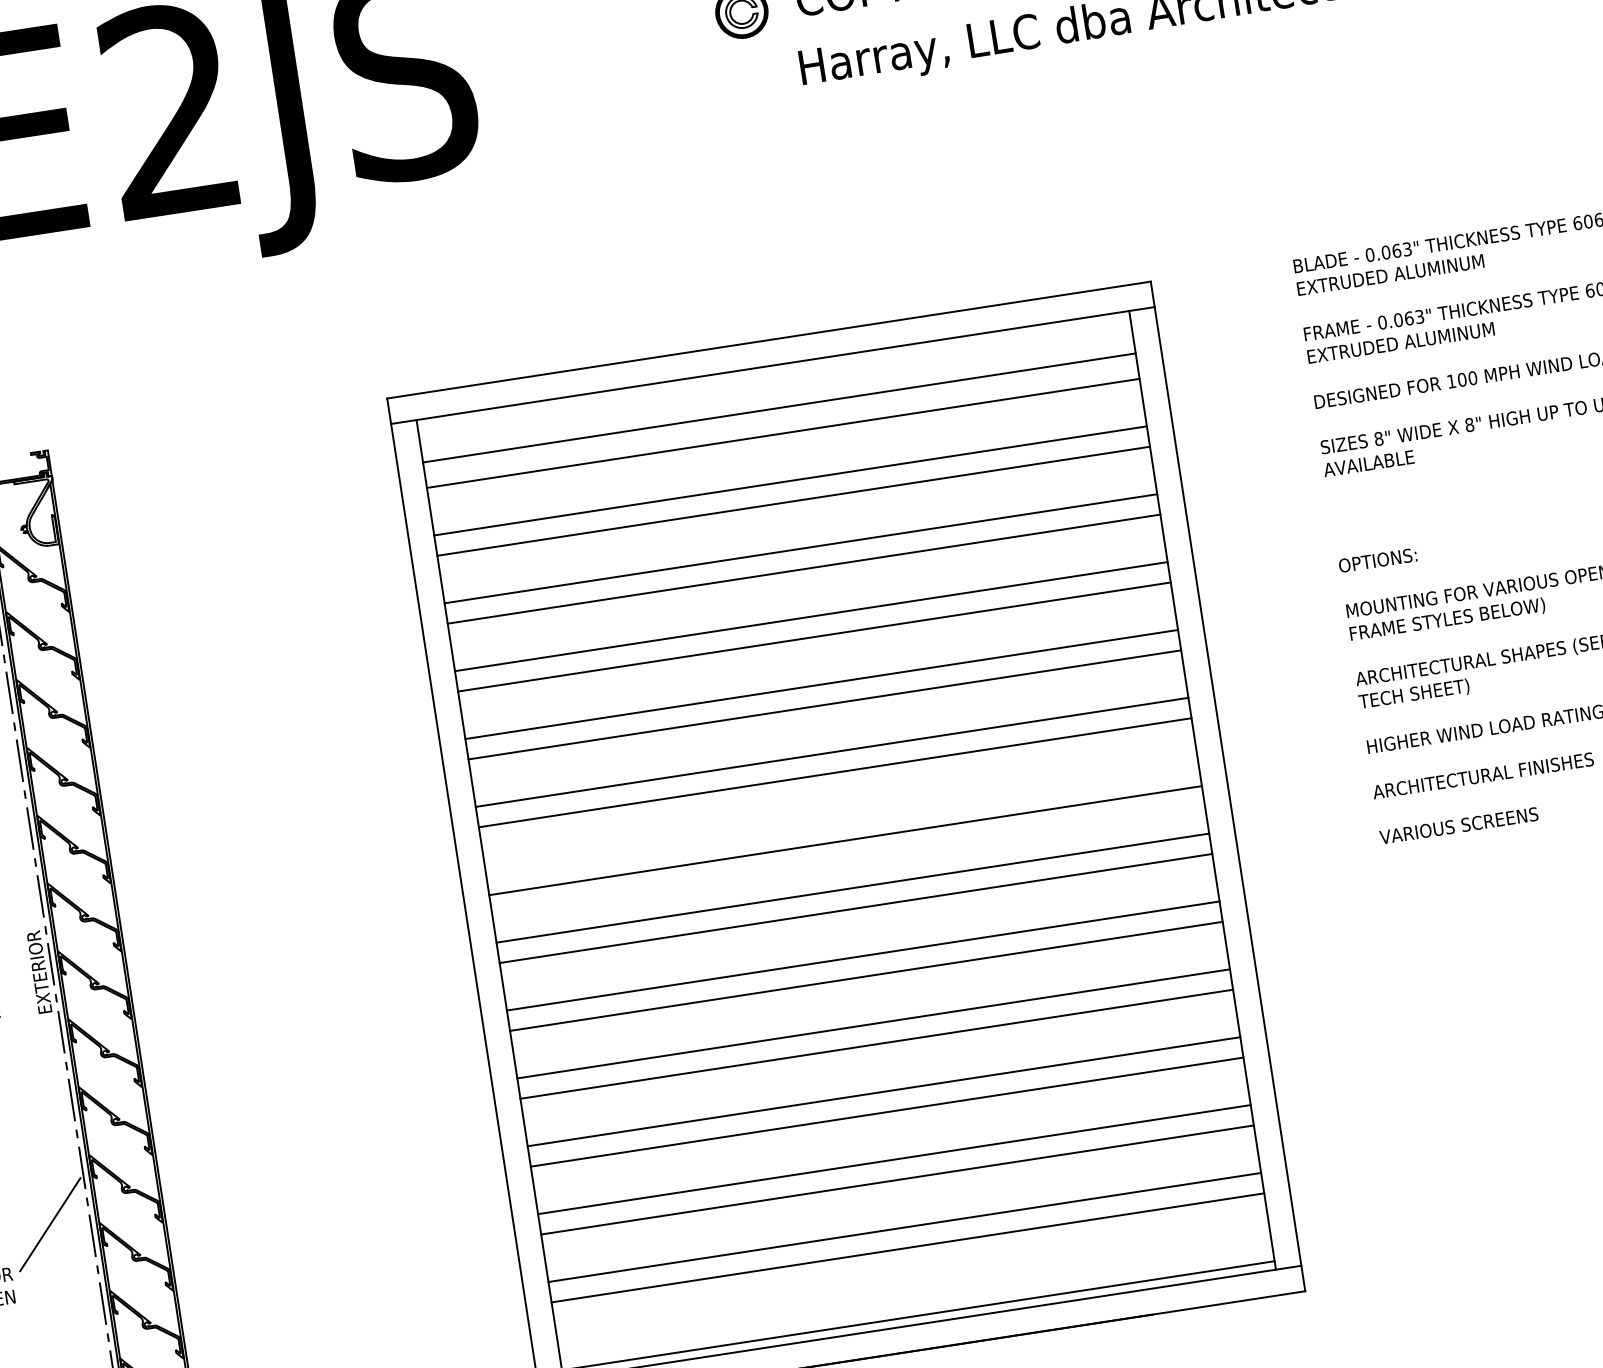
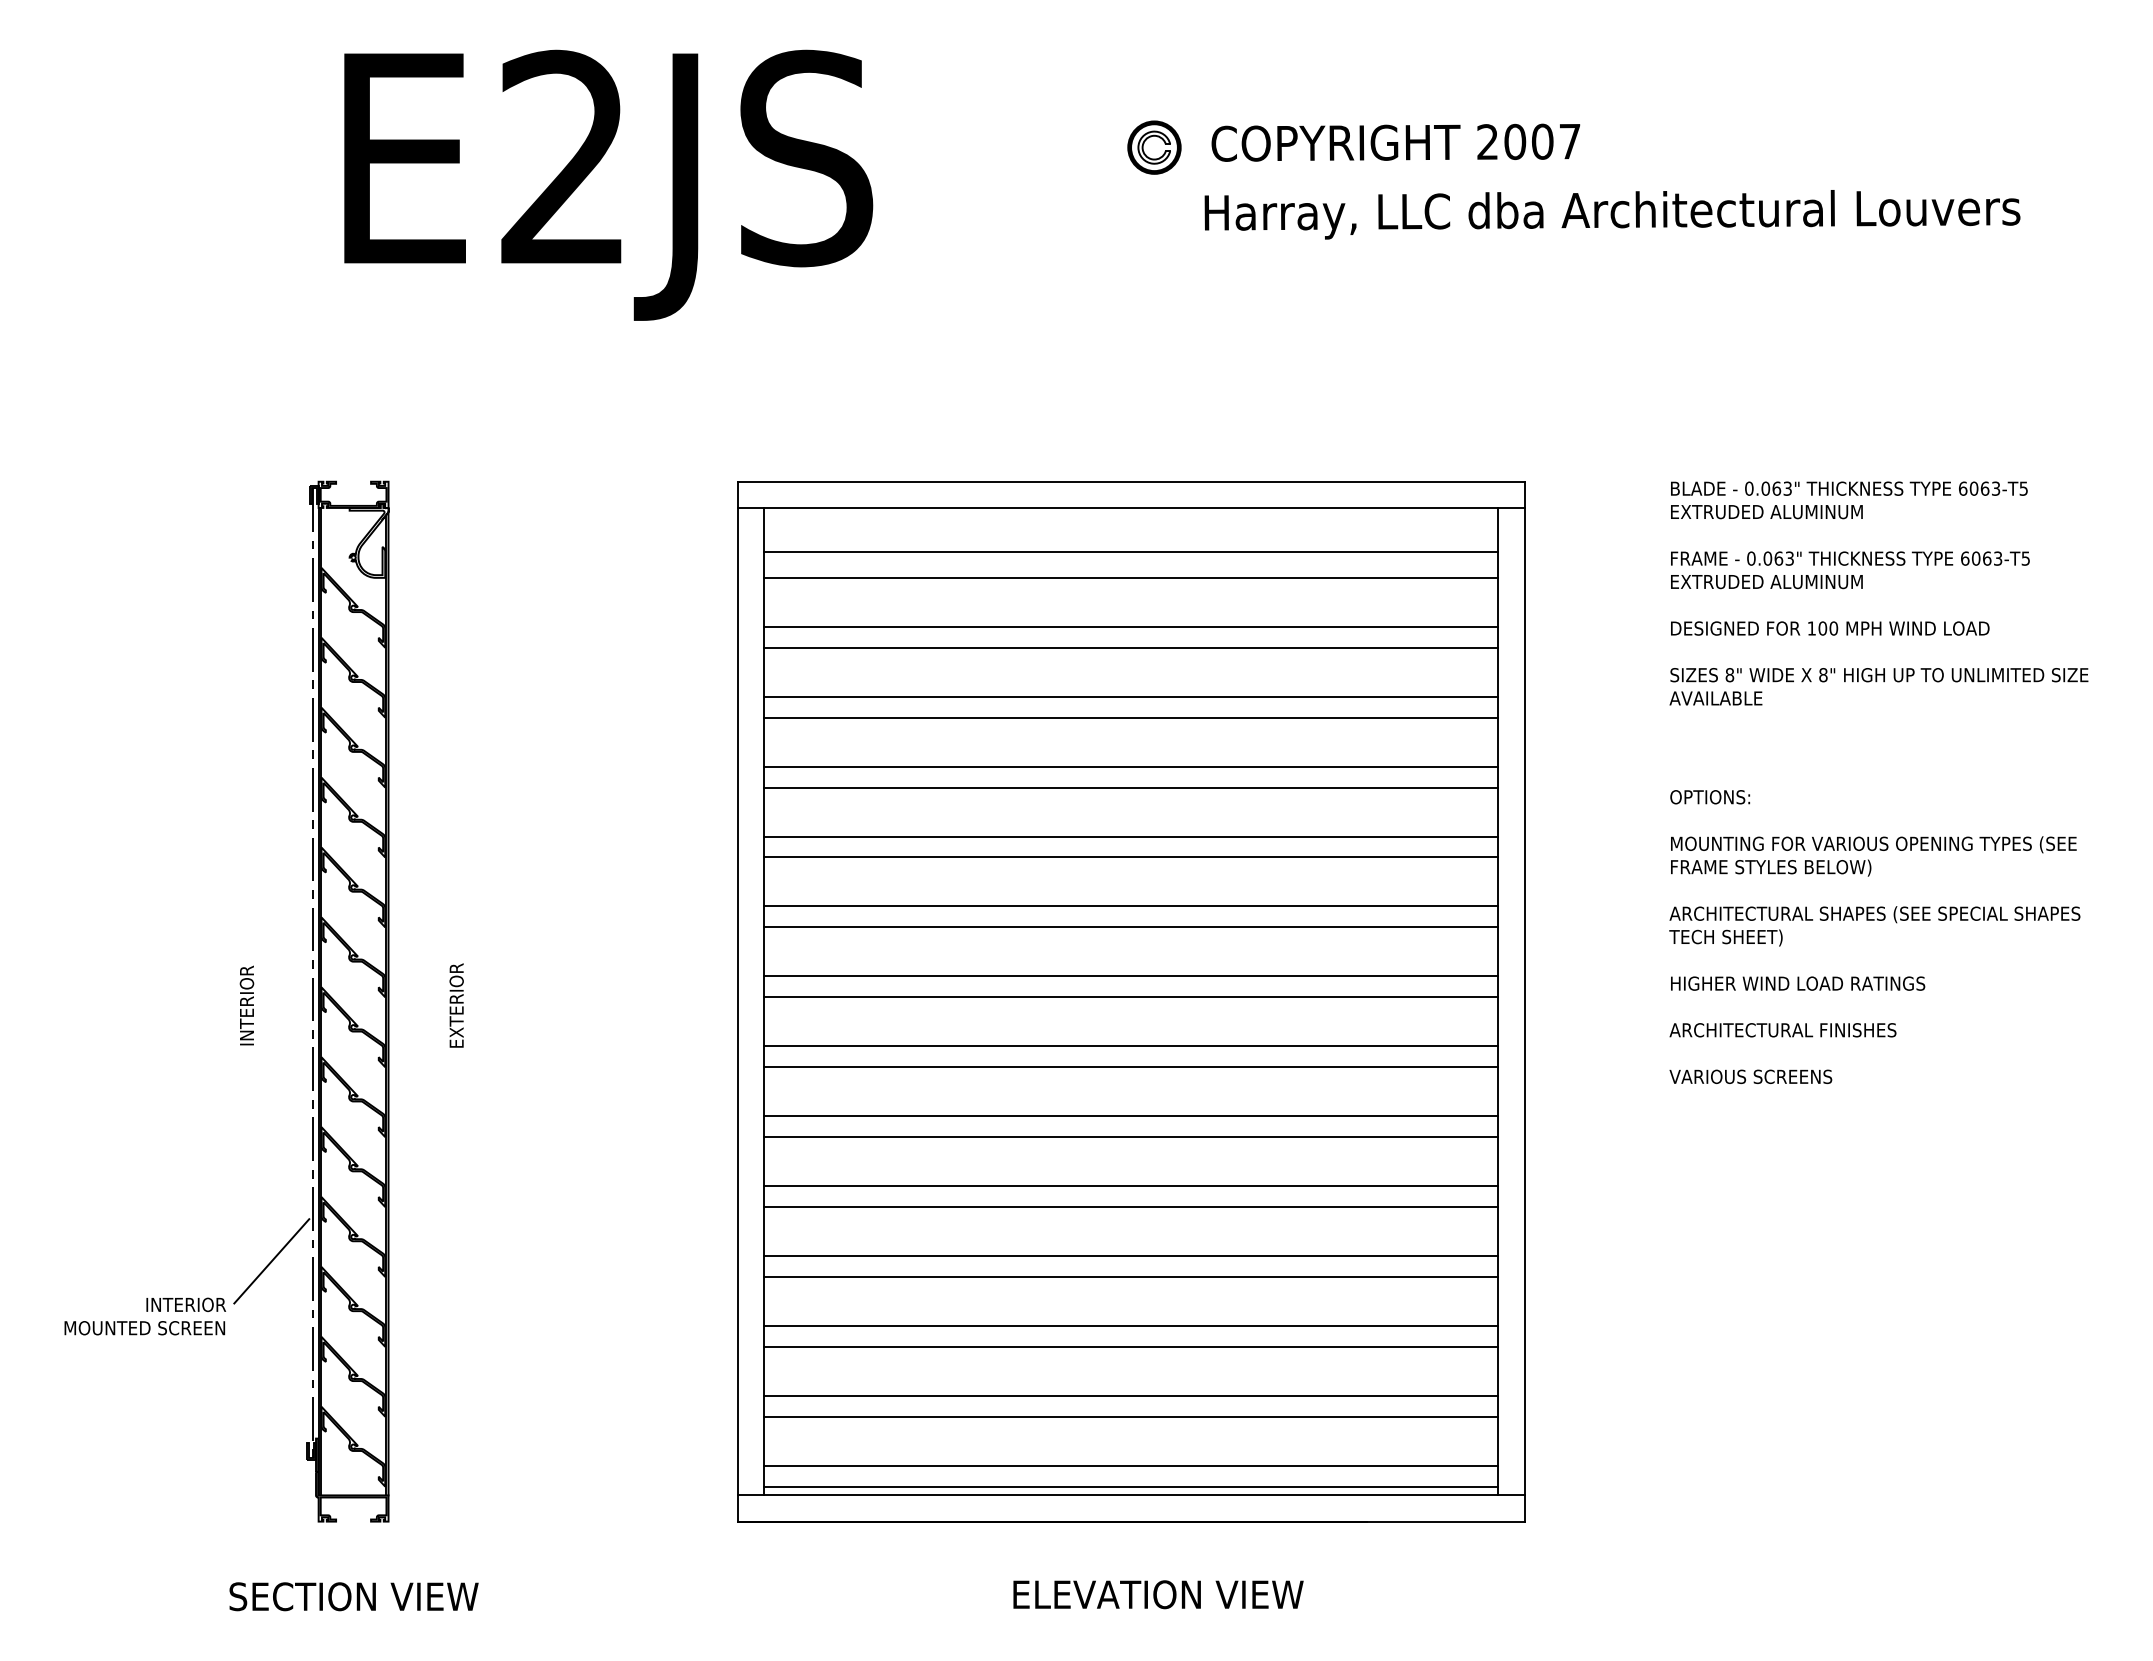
line: (842, 820) -> (1131, 976), added
text: (39, 972) -> (456, 1005), moved
line: (915, 1295) -> (1131, 1465), added

